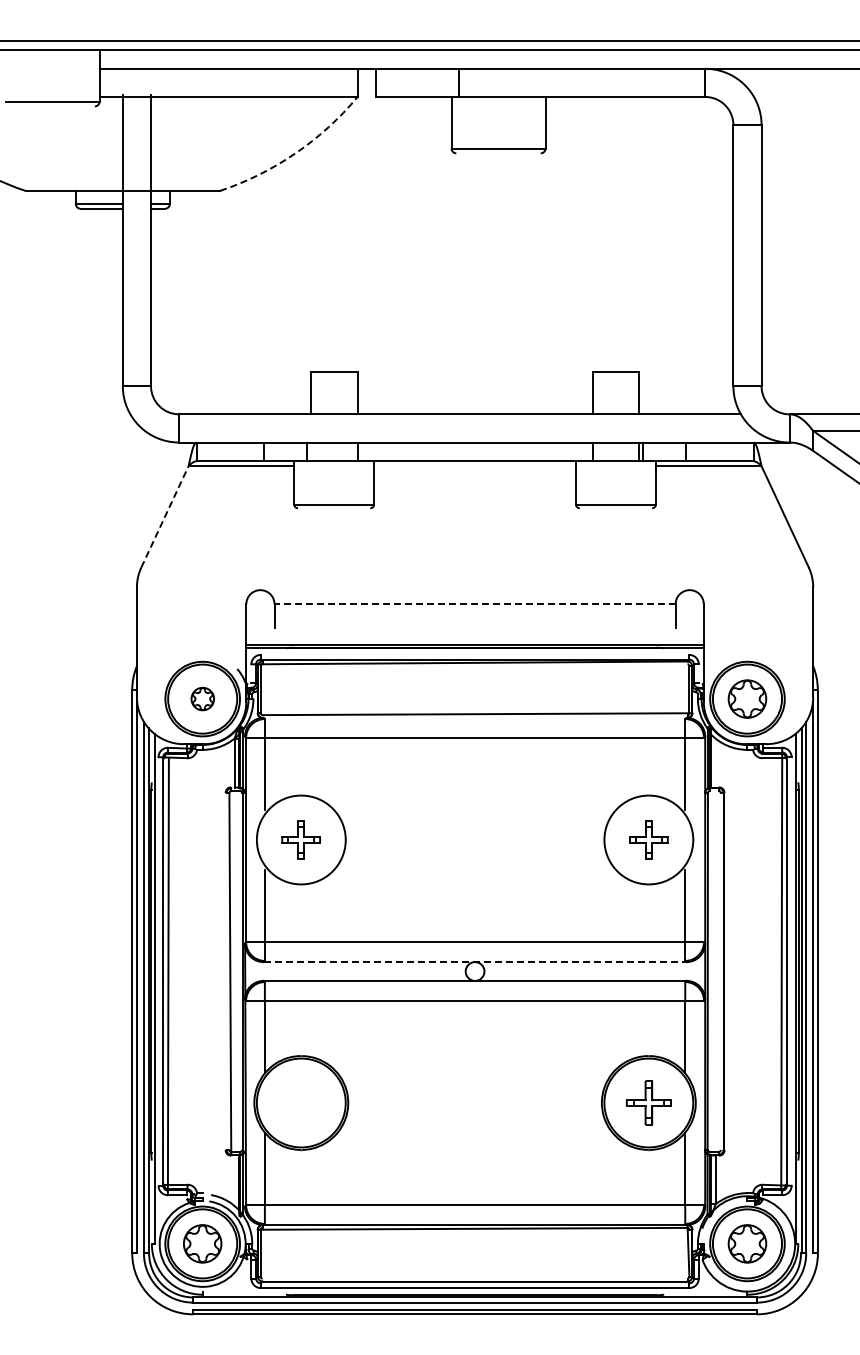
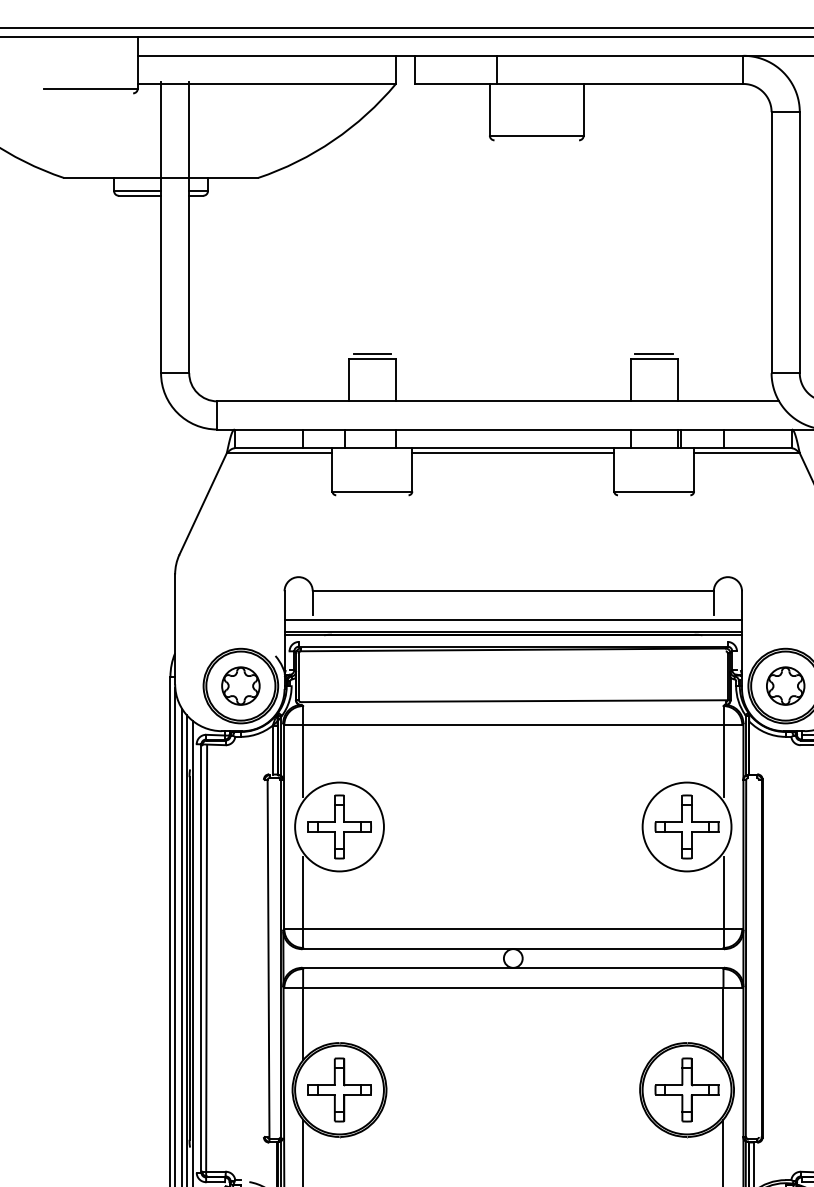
arc: (295, 153) -> (333, 140), dashed -> solid
line: (333, 367) -> (371, 354), added
line: (615, 367) -> (653, 354), added
line: (475, 466) -> (513, 453), added
line: (165, 516) -> (203, 503), dashed -> solid
line: (475, 604) -> (513, 591), dashed -> solid
line: (474, 633) -> (512, 620), added
part: (202, 698) -> (240, 685), size x1.67
part: (300, 839) -> (338, 826), size x1.67
part: (648, 839) -> (686, 826), size x1.67
line: (475, 962) -> (513, 949), dashed -> solid
part: (300, 1102) -> (338, 1089), added
part: (648, 1102) -> (686, 1089), size x1.43

